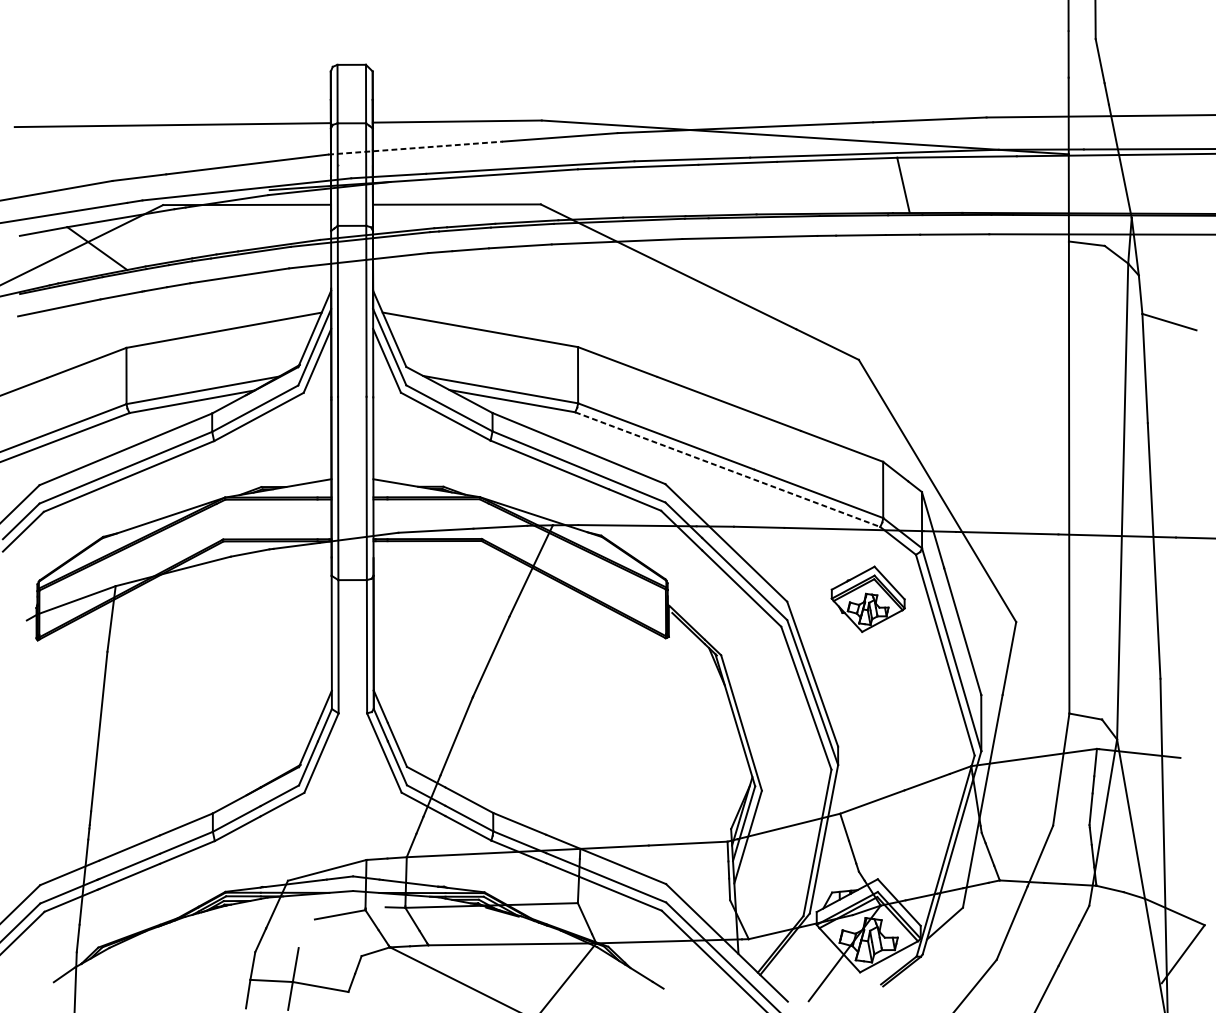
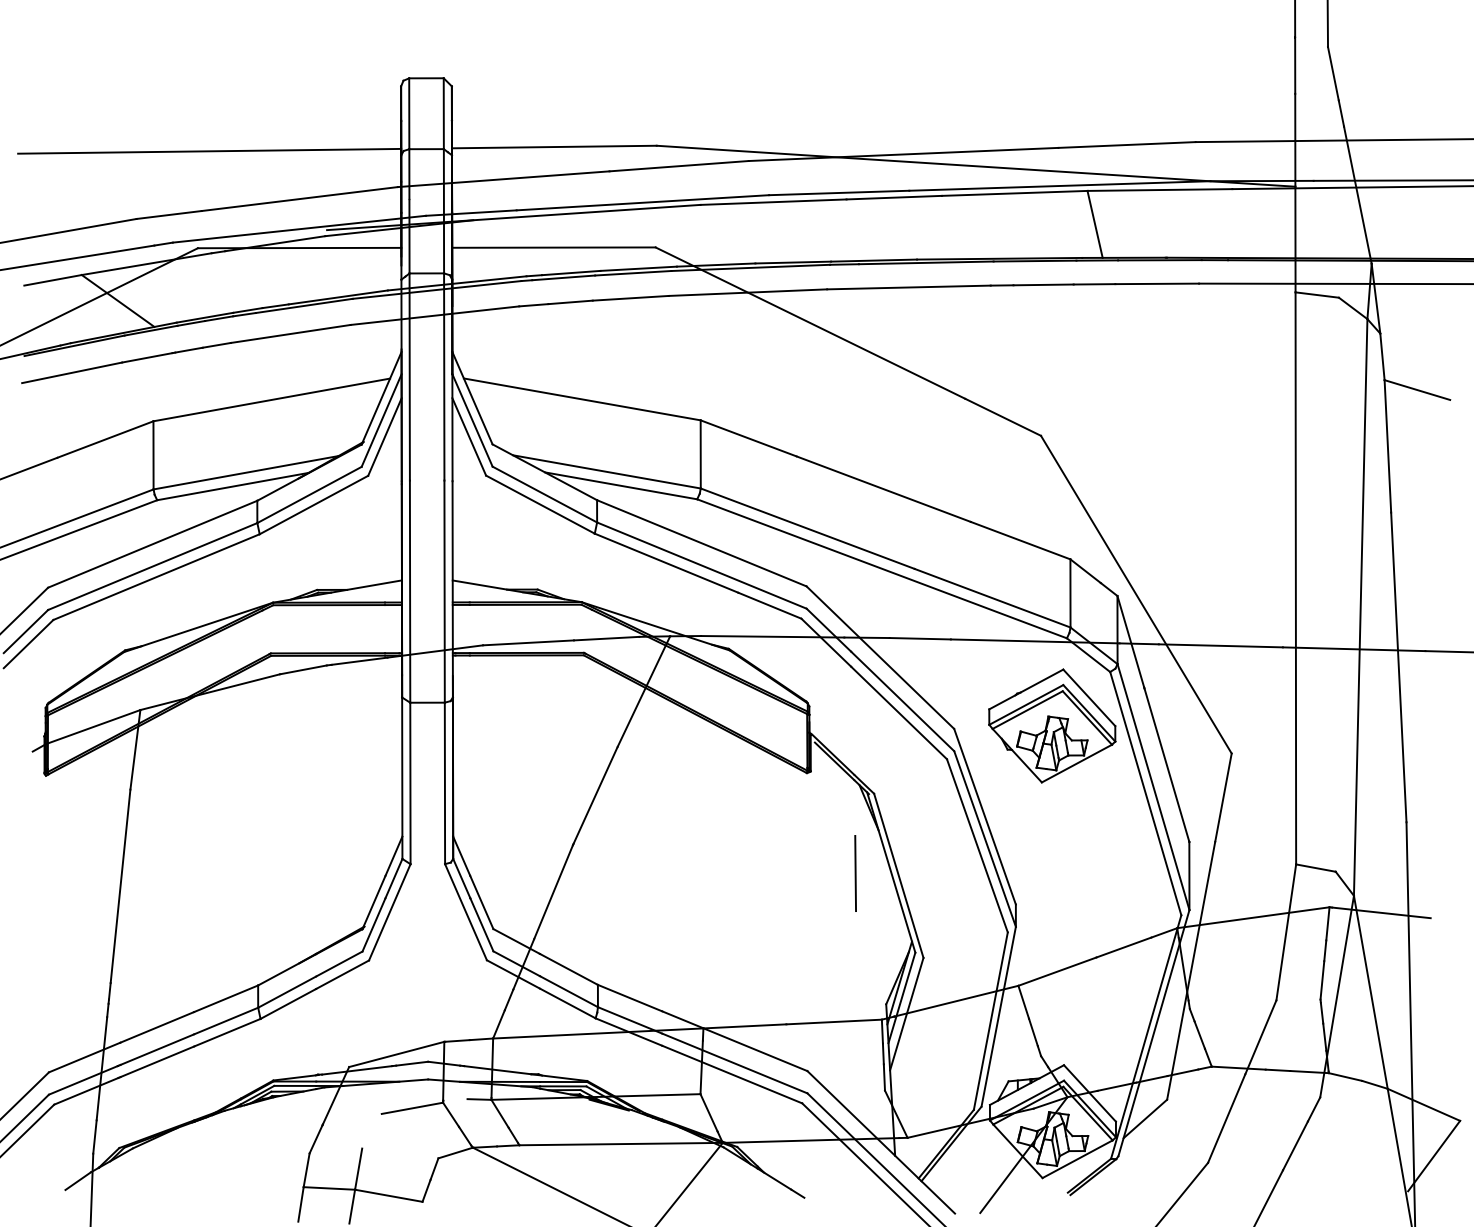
line: (416, 148) -> (504, 179), dashed -> solid
line: (728, 469) -> (882, 568), dashed -> solid
part: (868, 598) -> (1052, 725), size x1.43
line: (705, 721) -> (855, 873), added

